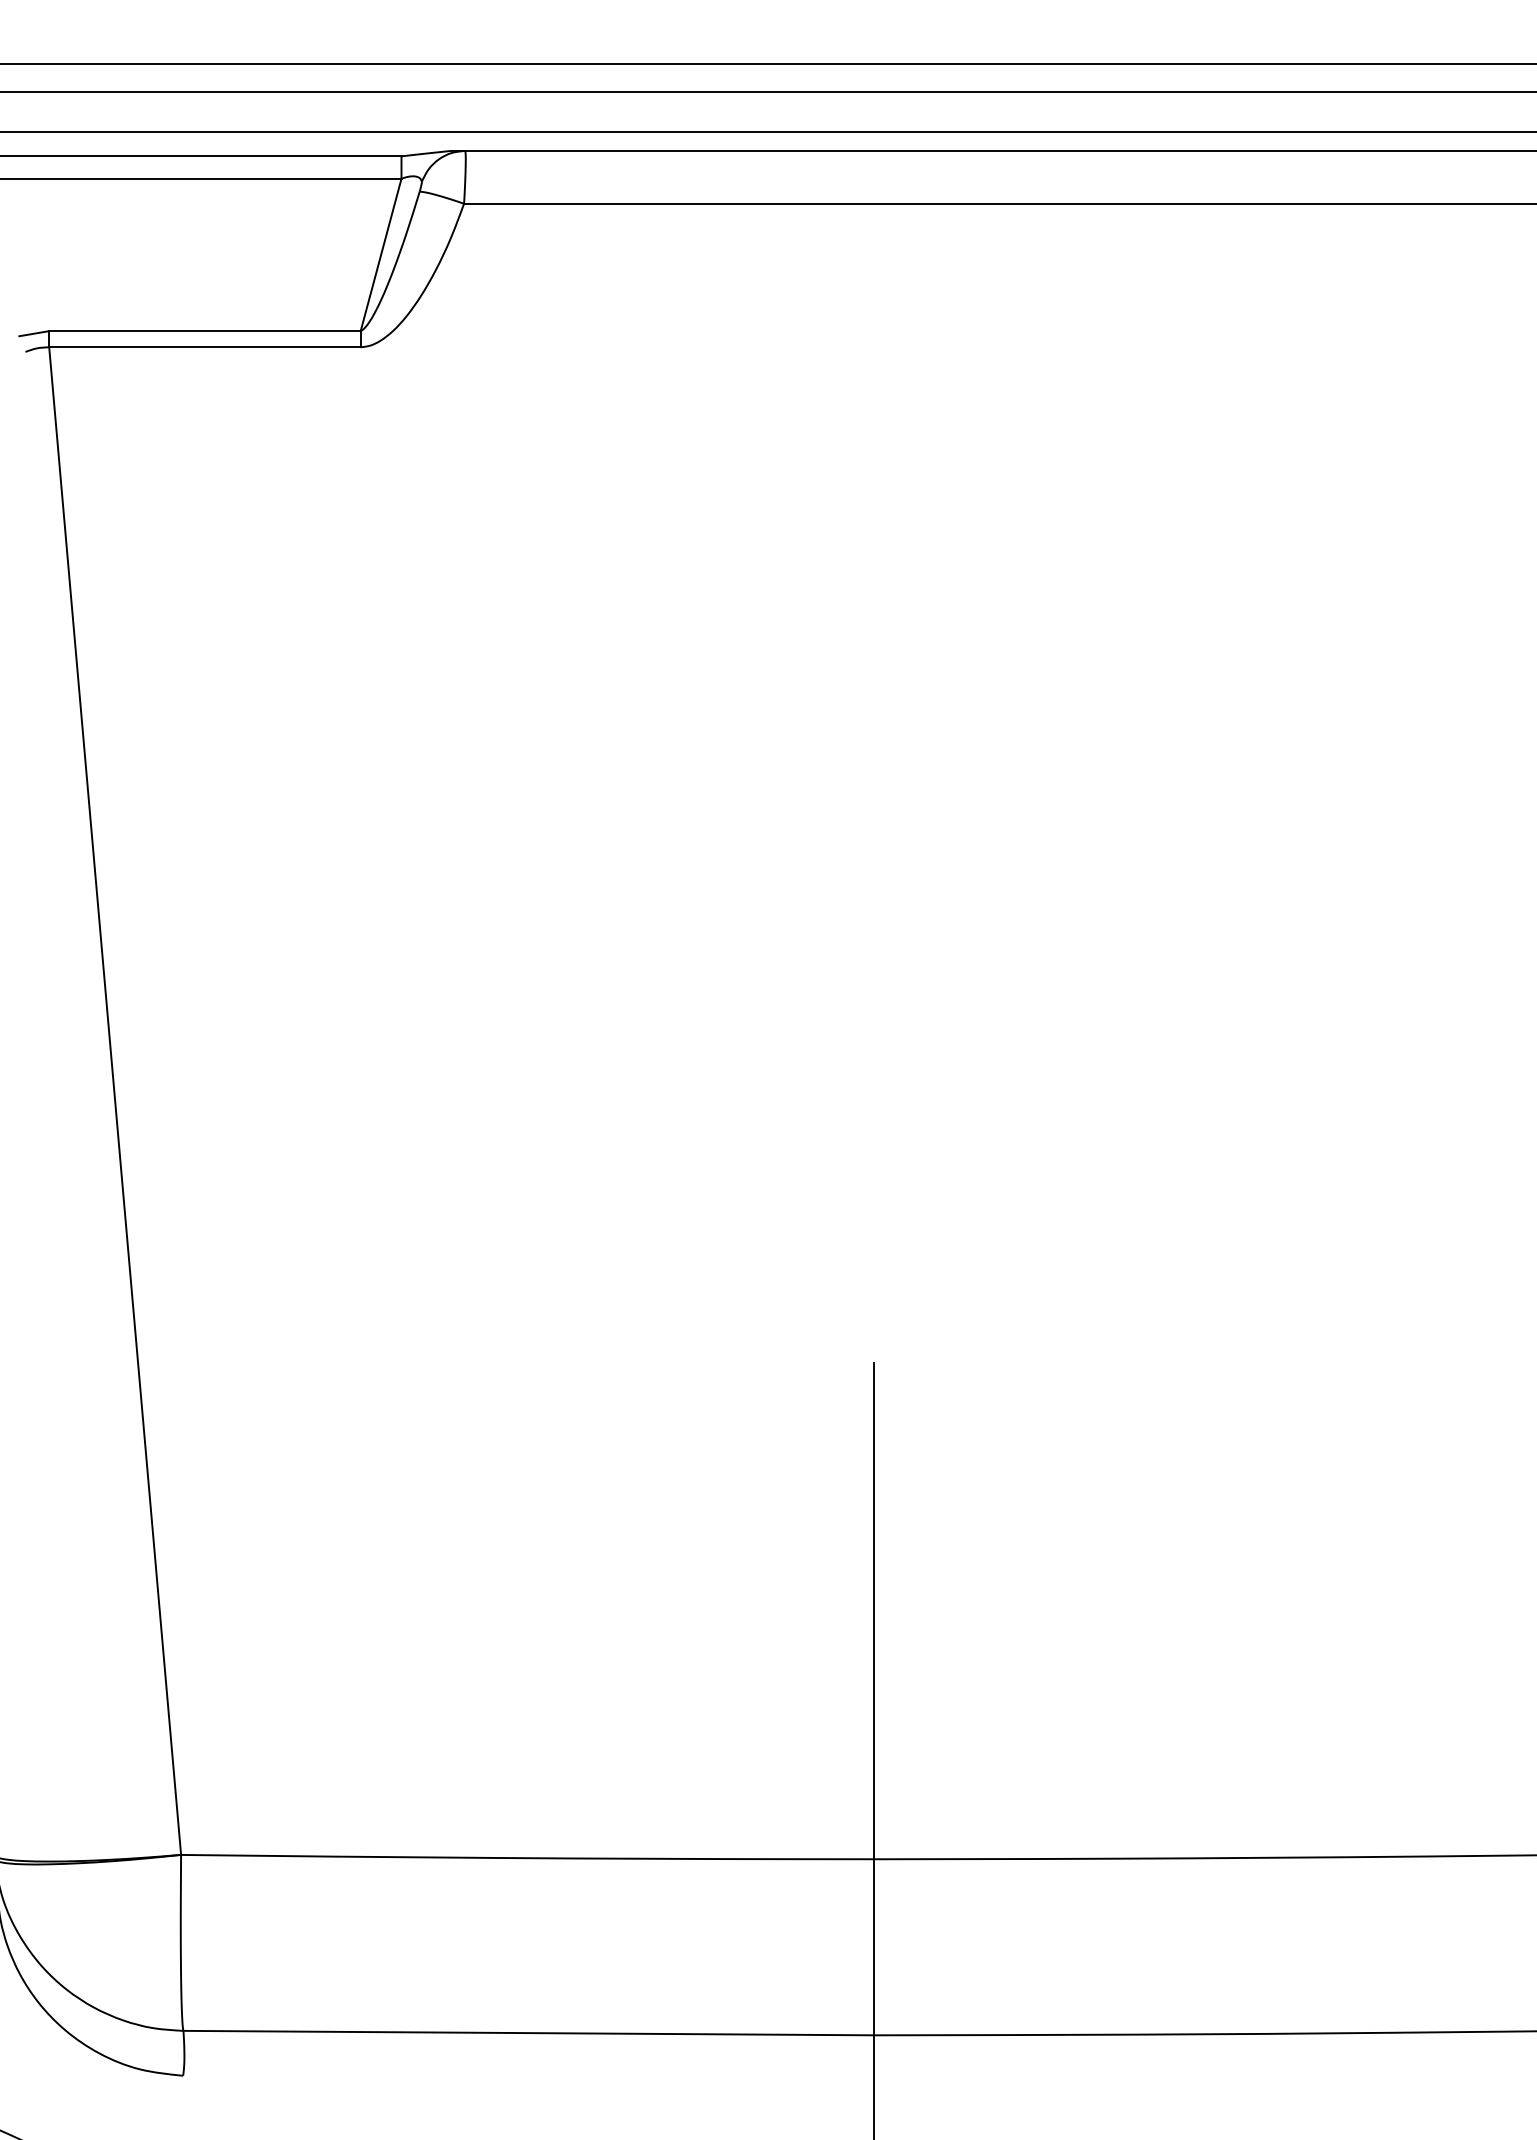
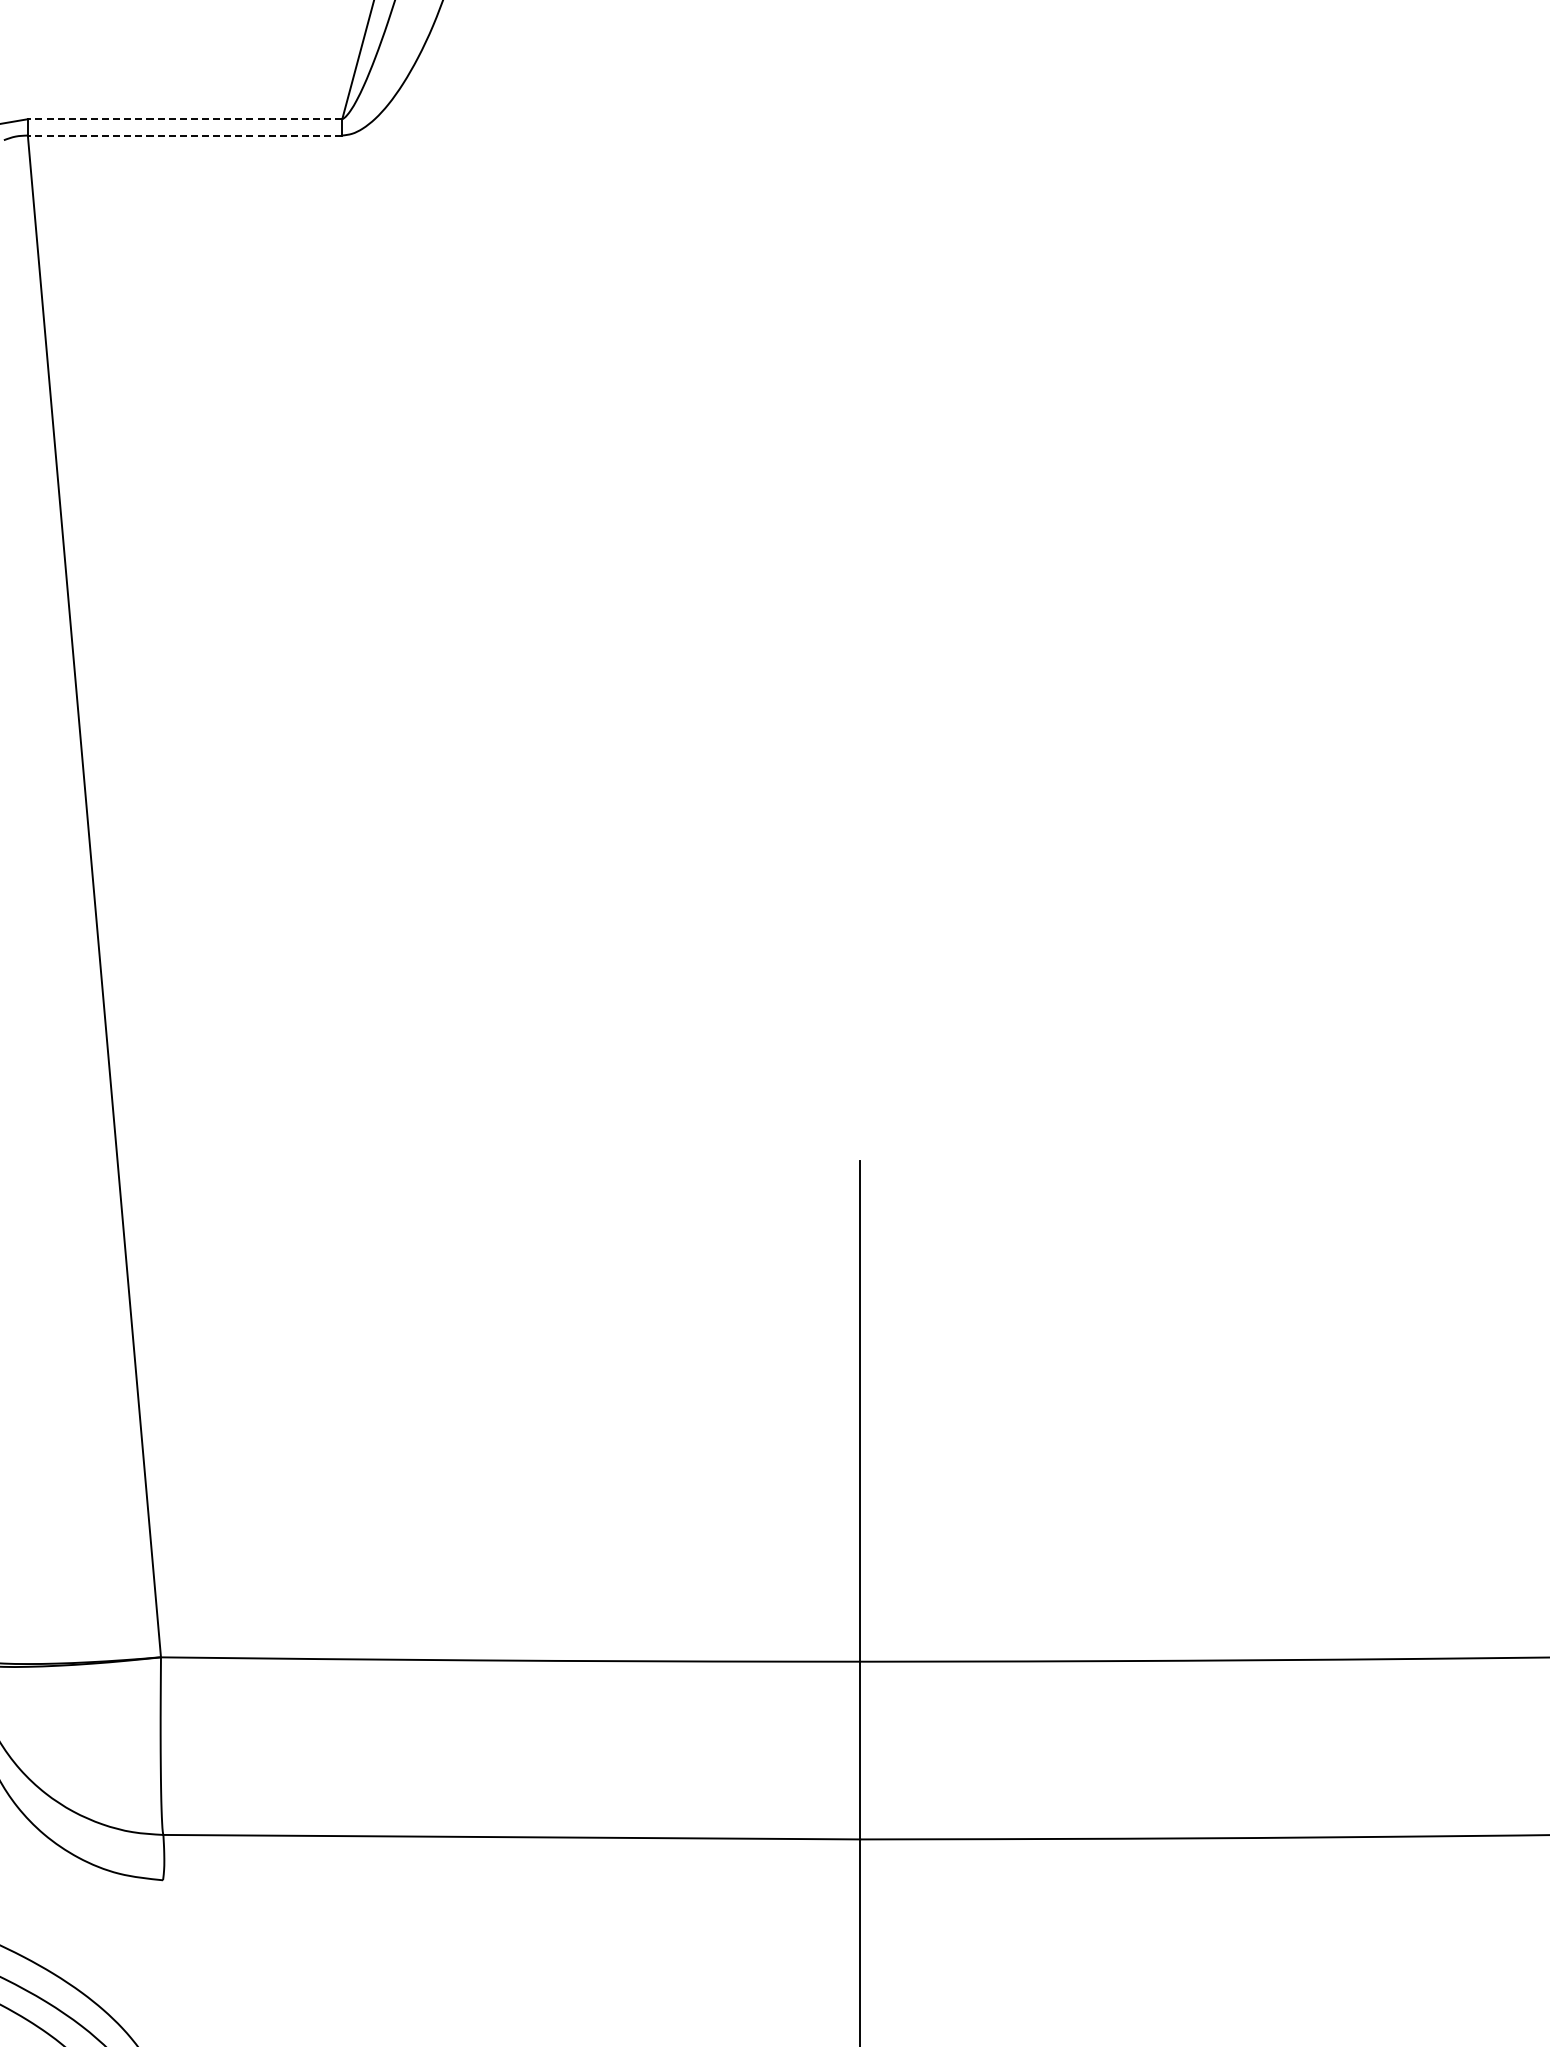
line: (204, 331) -> (184, 119), solid -> dashed
line: (204, 347) -> (184, 135), solid -> dashed

